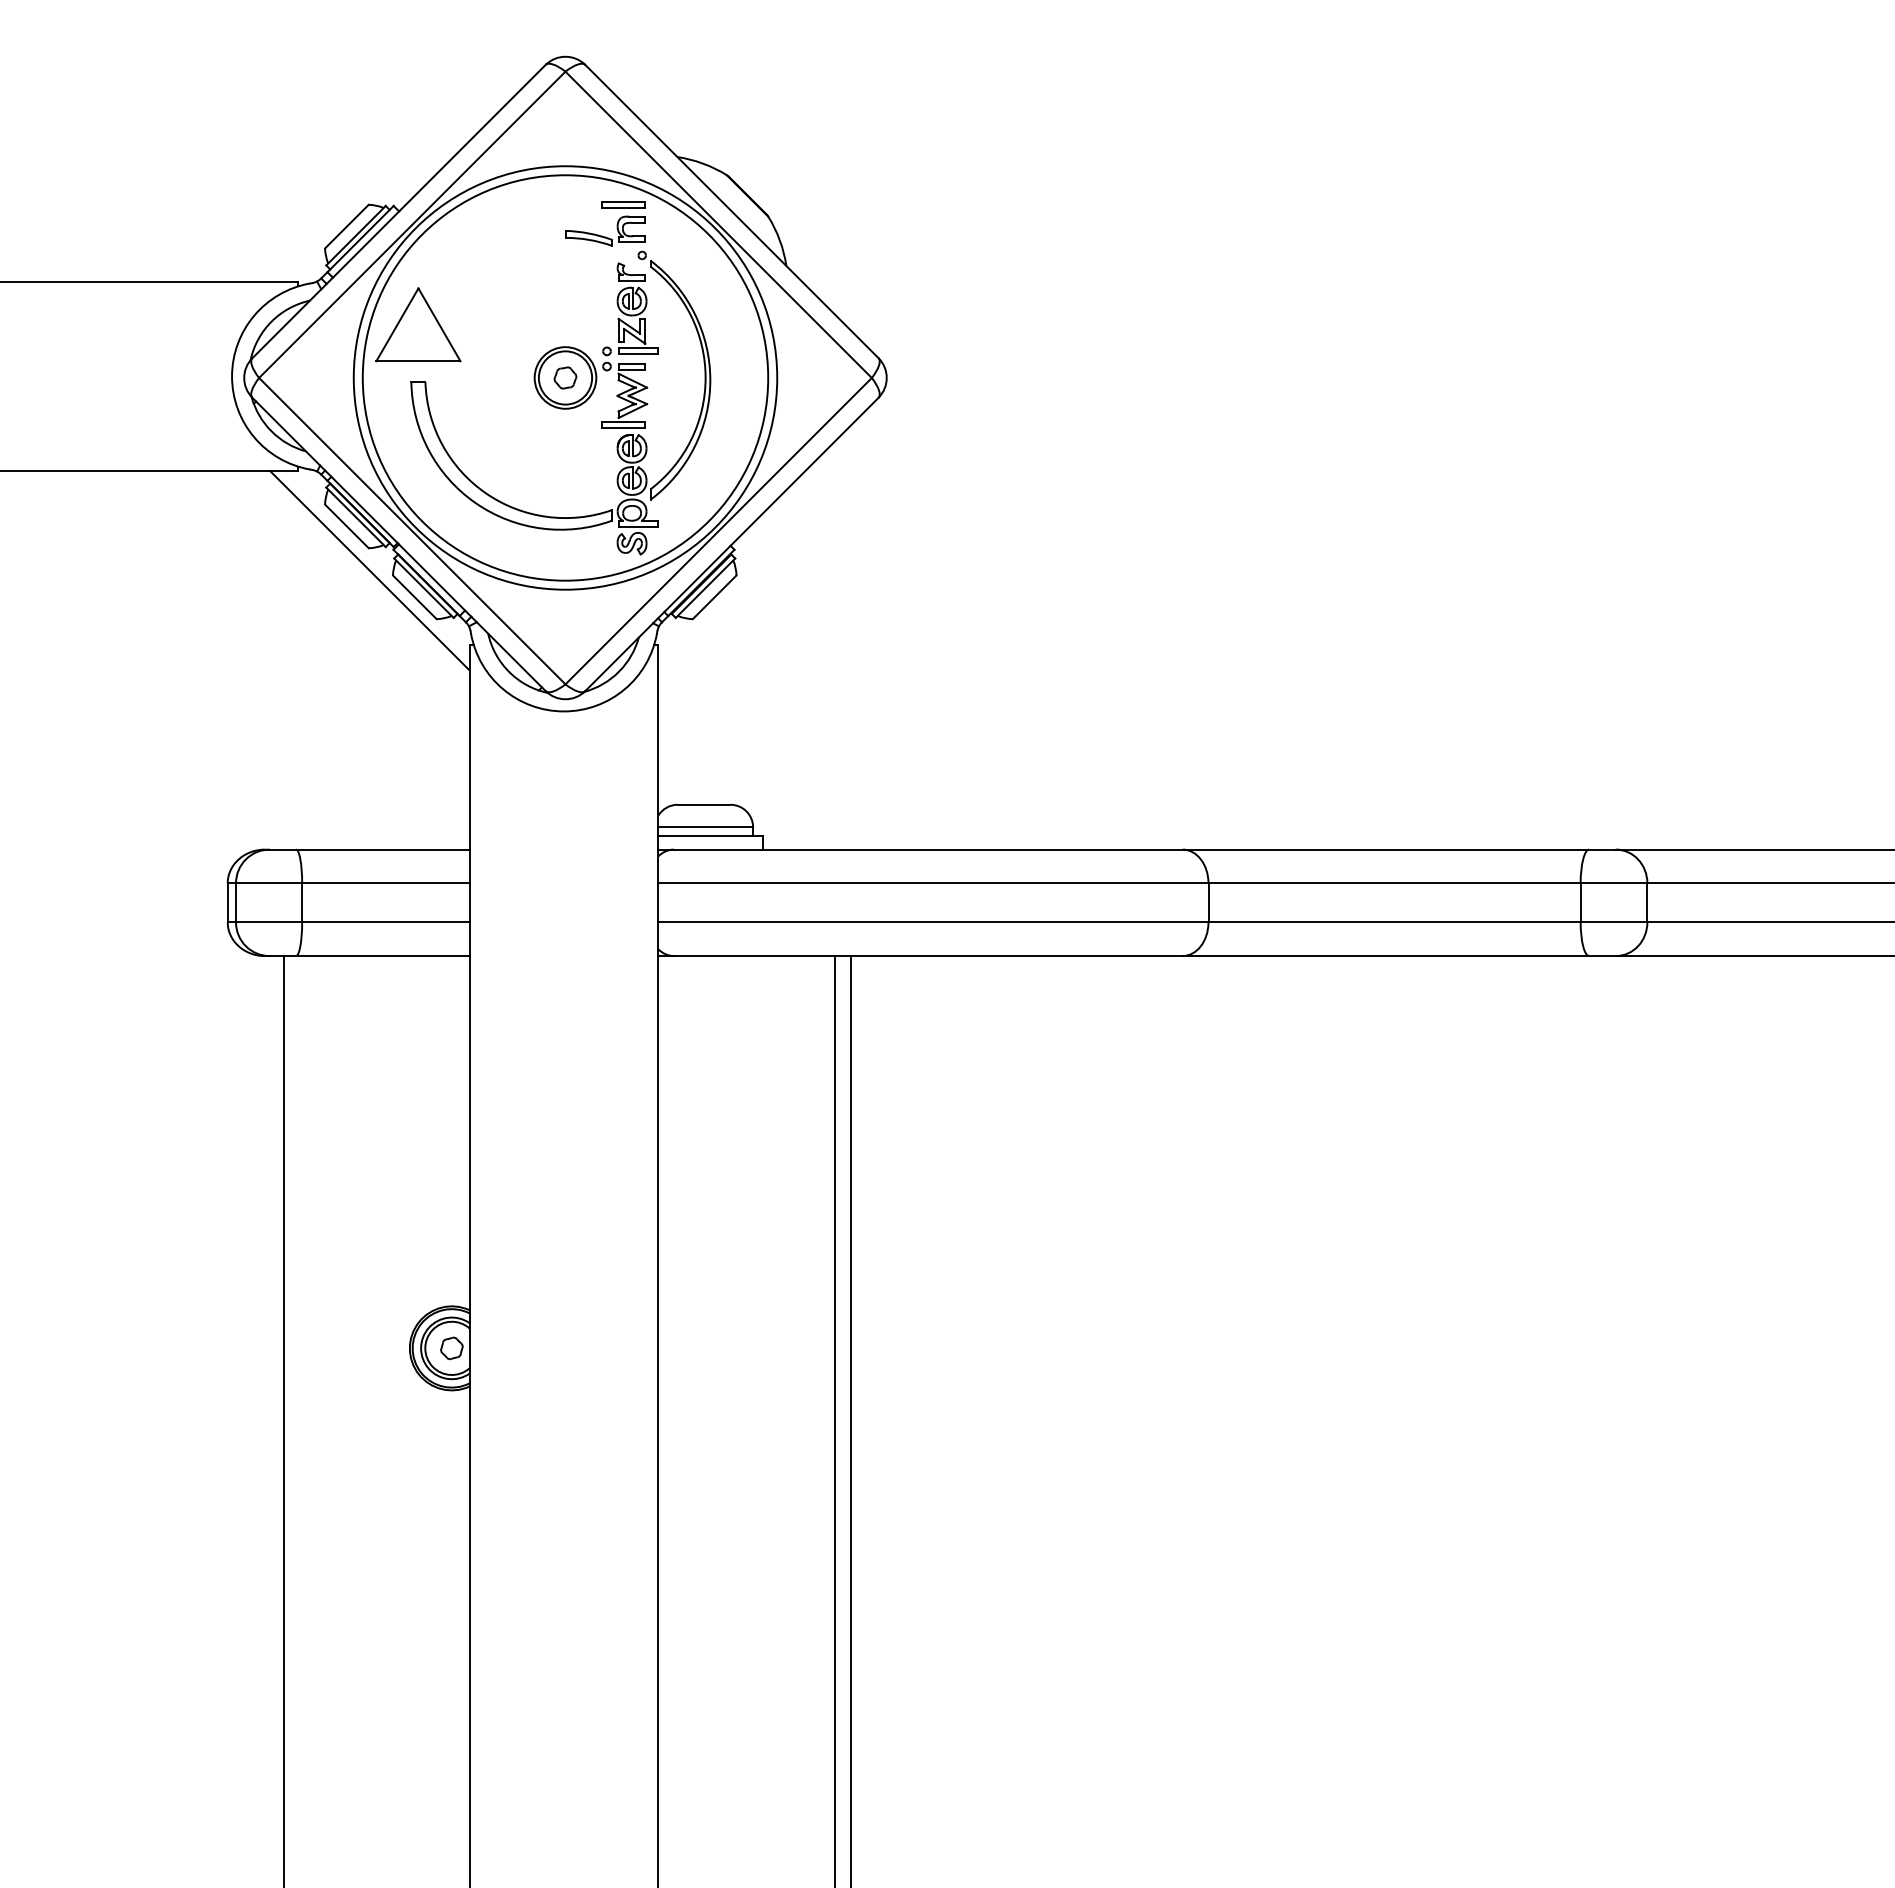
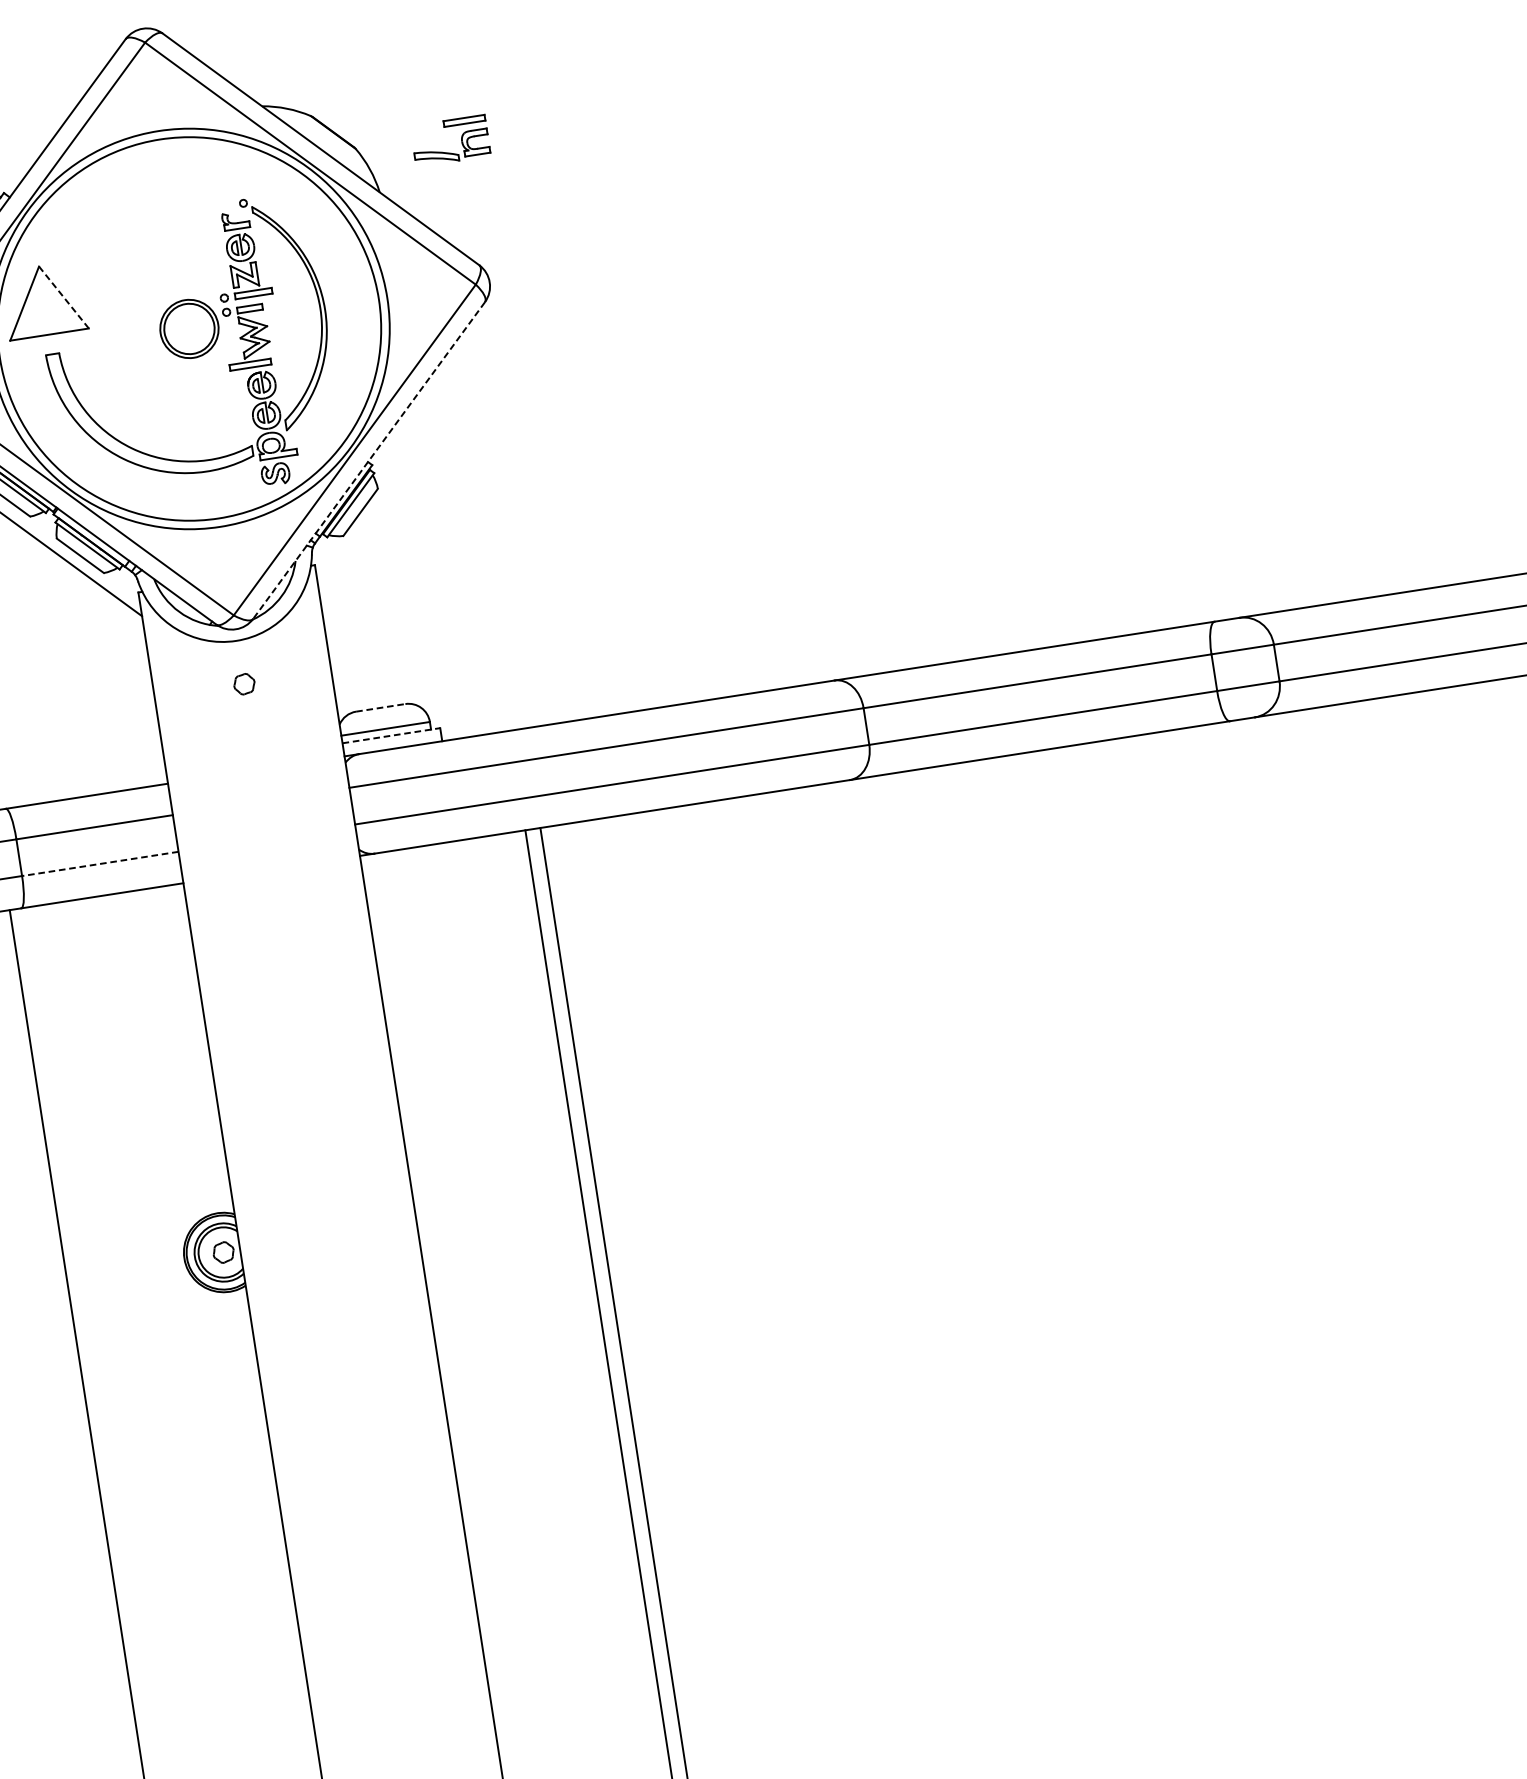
part: (616, 224) -> (460, 140), moved
line: (439, 325) -> (64, 298), solid -> dashed
part: (565, 377) -> (244, 683), moved
line: (731, 544) -> (368, 460), solid -> dashed
line: (704, 804) -> (381, 707), solid -> dashed
line: (711, 835) -> (392, 735), solid -> dashed
line: (385, 922) -> (100, 864), solid -> dashed

